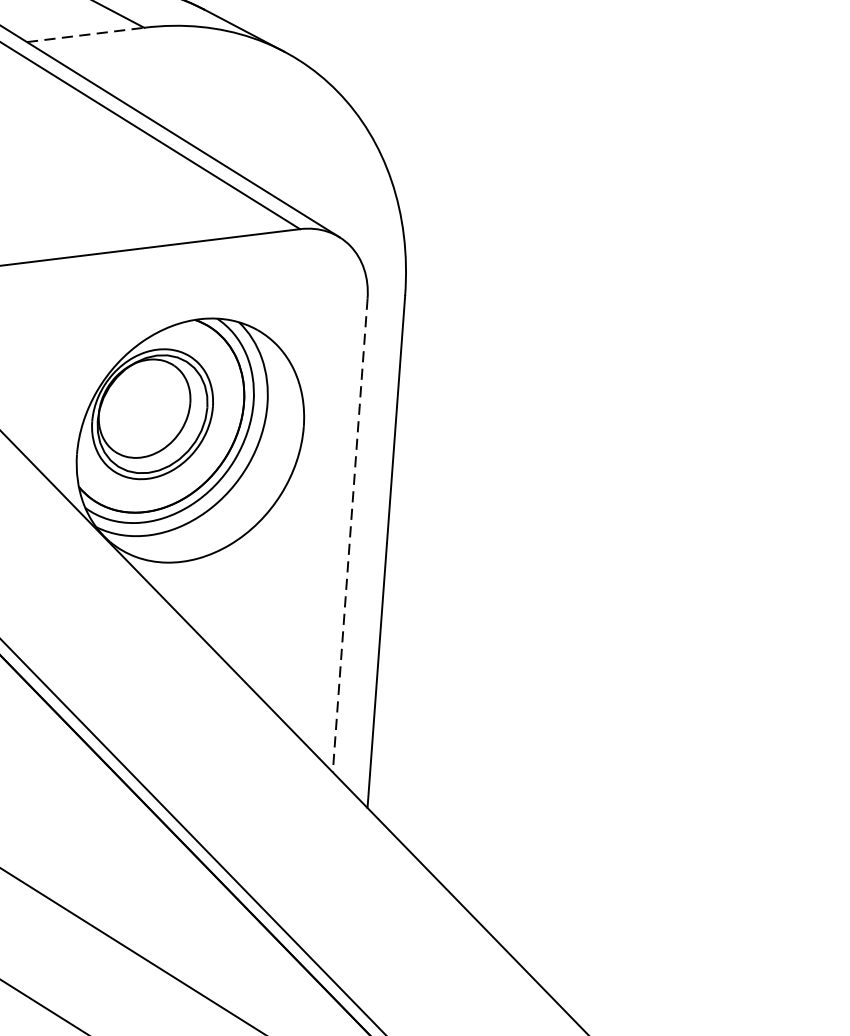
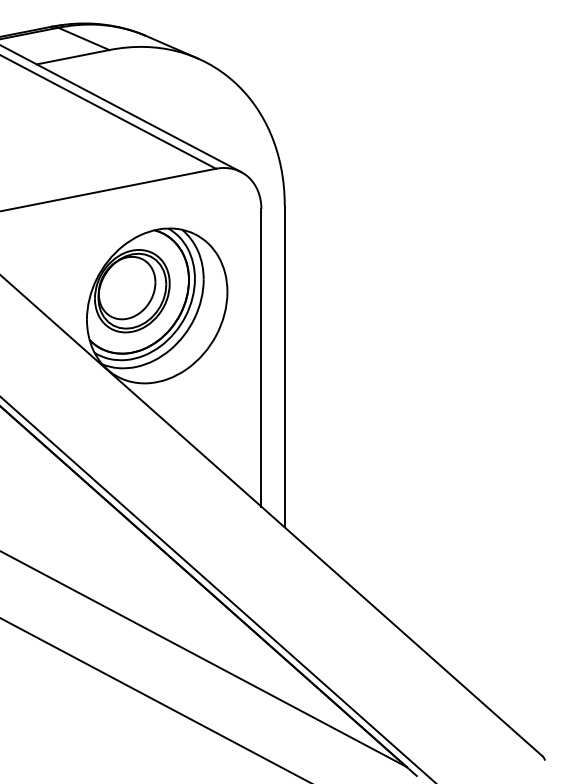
line: (86, 35) -> (73, 57), dashed -> solid
line: (350, 534) -> (261, 357), dashed -> solid

